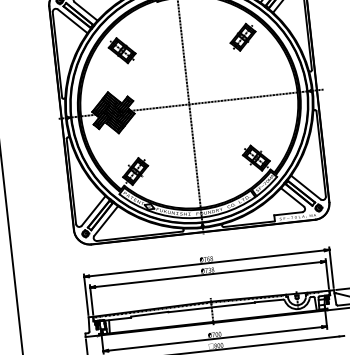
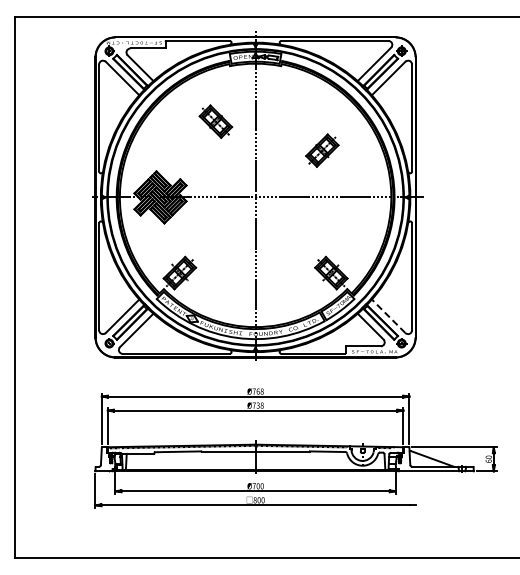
part: (243, 37) -> (322, 150), moved
part: (121, 50) -> (215, 121), moved
line: (305, 187) -> (388, 316), solid -> dashed

